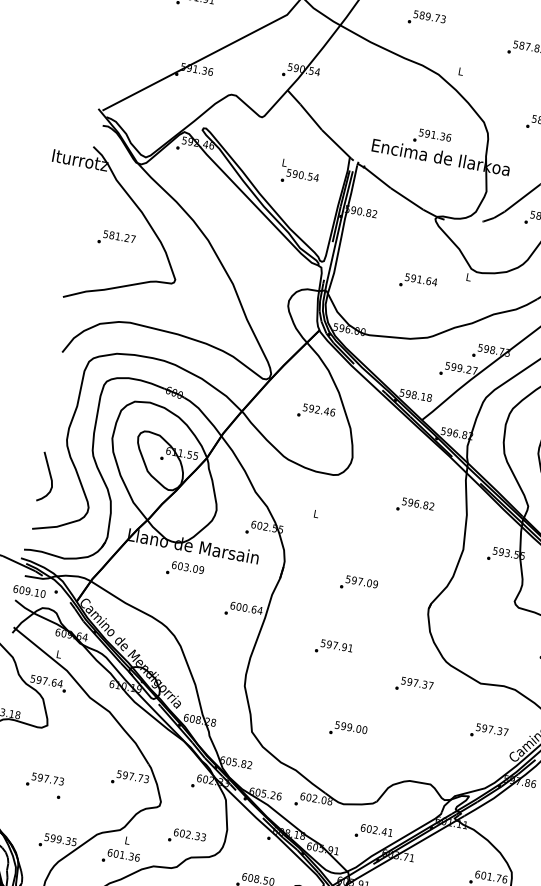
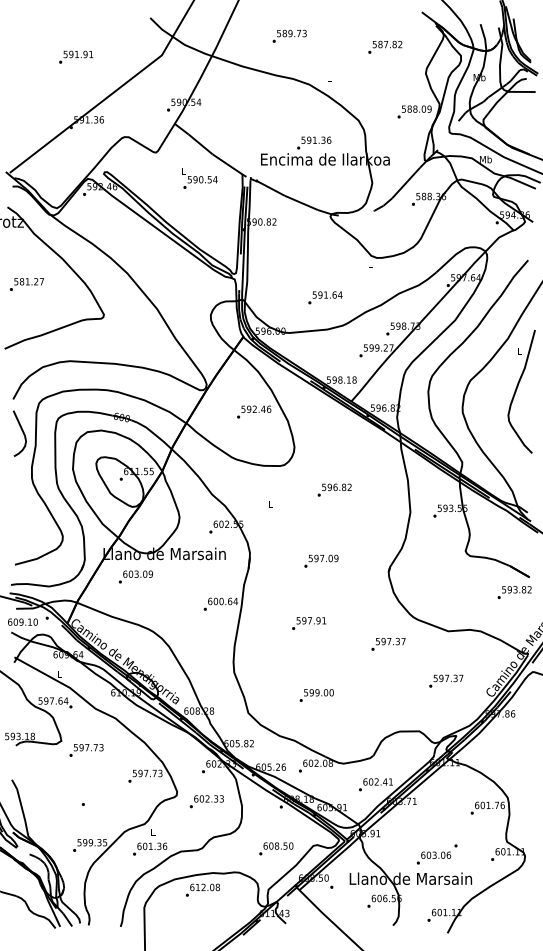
text: (299, 173) -> (199, 178), moved
text: (116, 239) -> (26, 284), moved
text: (418, 282) -> (325, 297), moved
curve: (49, 477) -> (22, 433), moved
text: (415, 505) -> (334, 489), moved
text: (184, 569) -> (135, 576), moved
text: (348, 730) -> (316, 695), moved
text: (489, 731) -> (446, 680), moved
text: (45, 781) -> (86, 750), moved
text: (186, 837) -> (206, 801), moved

